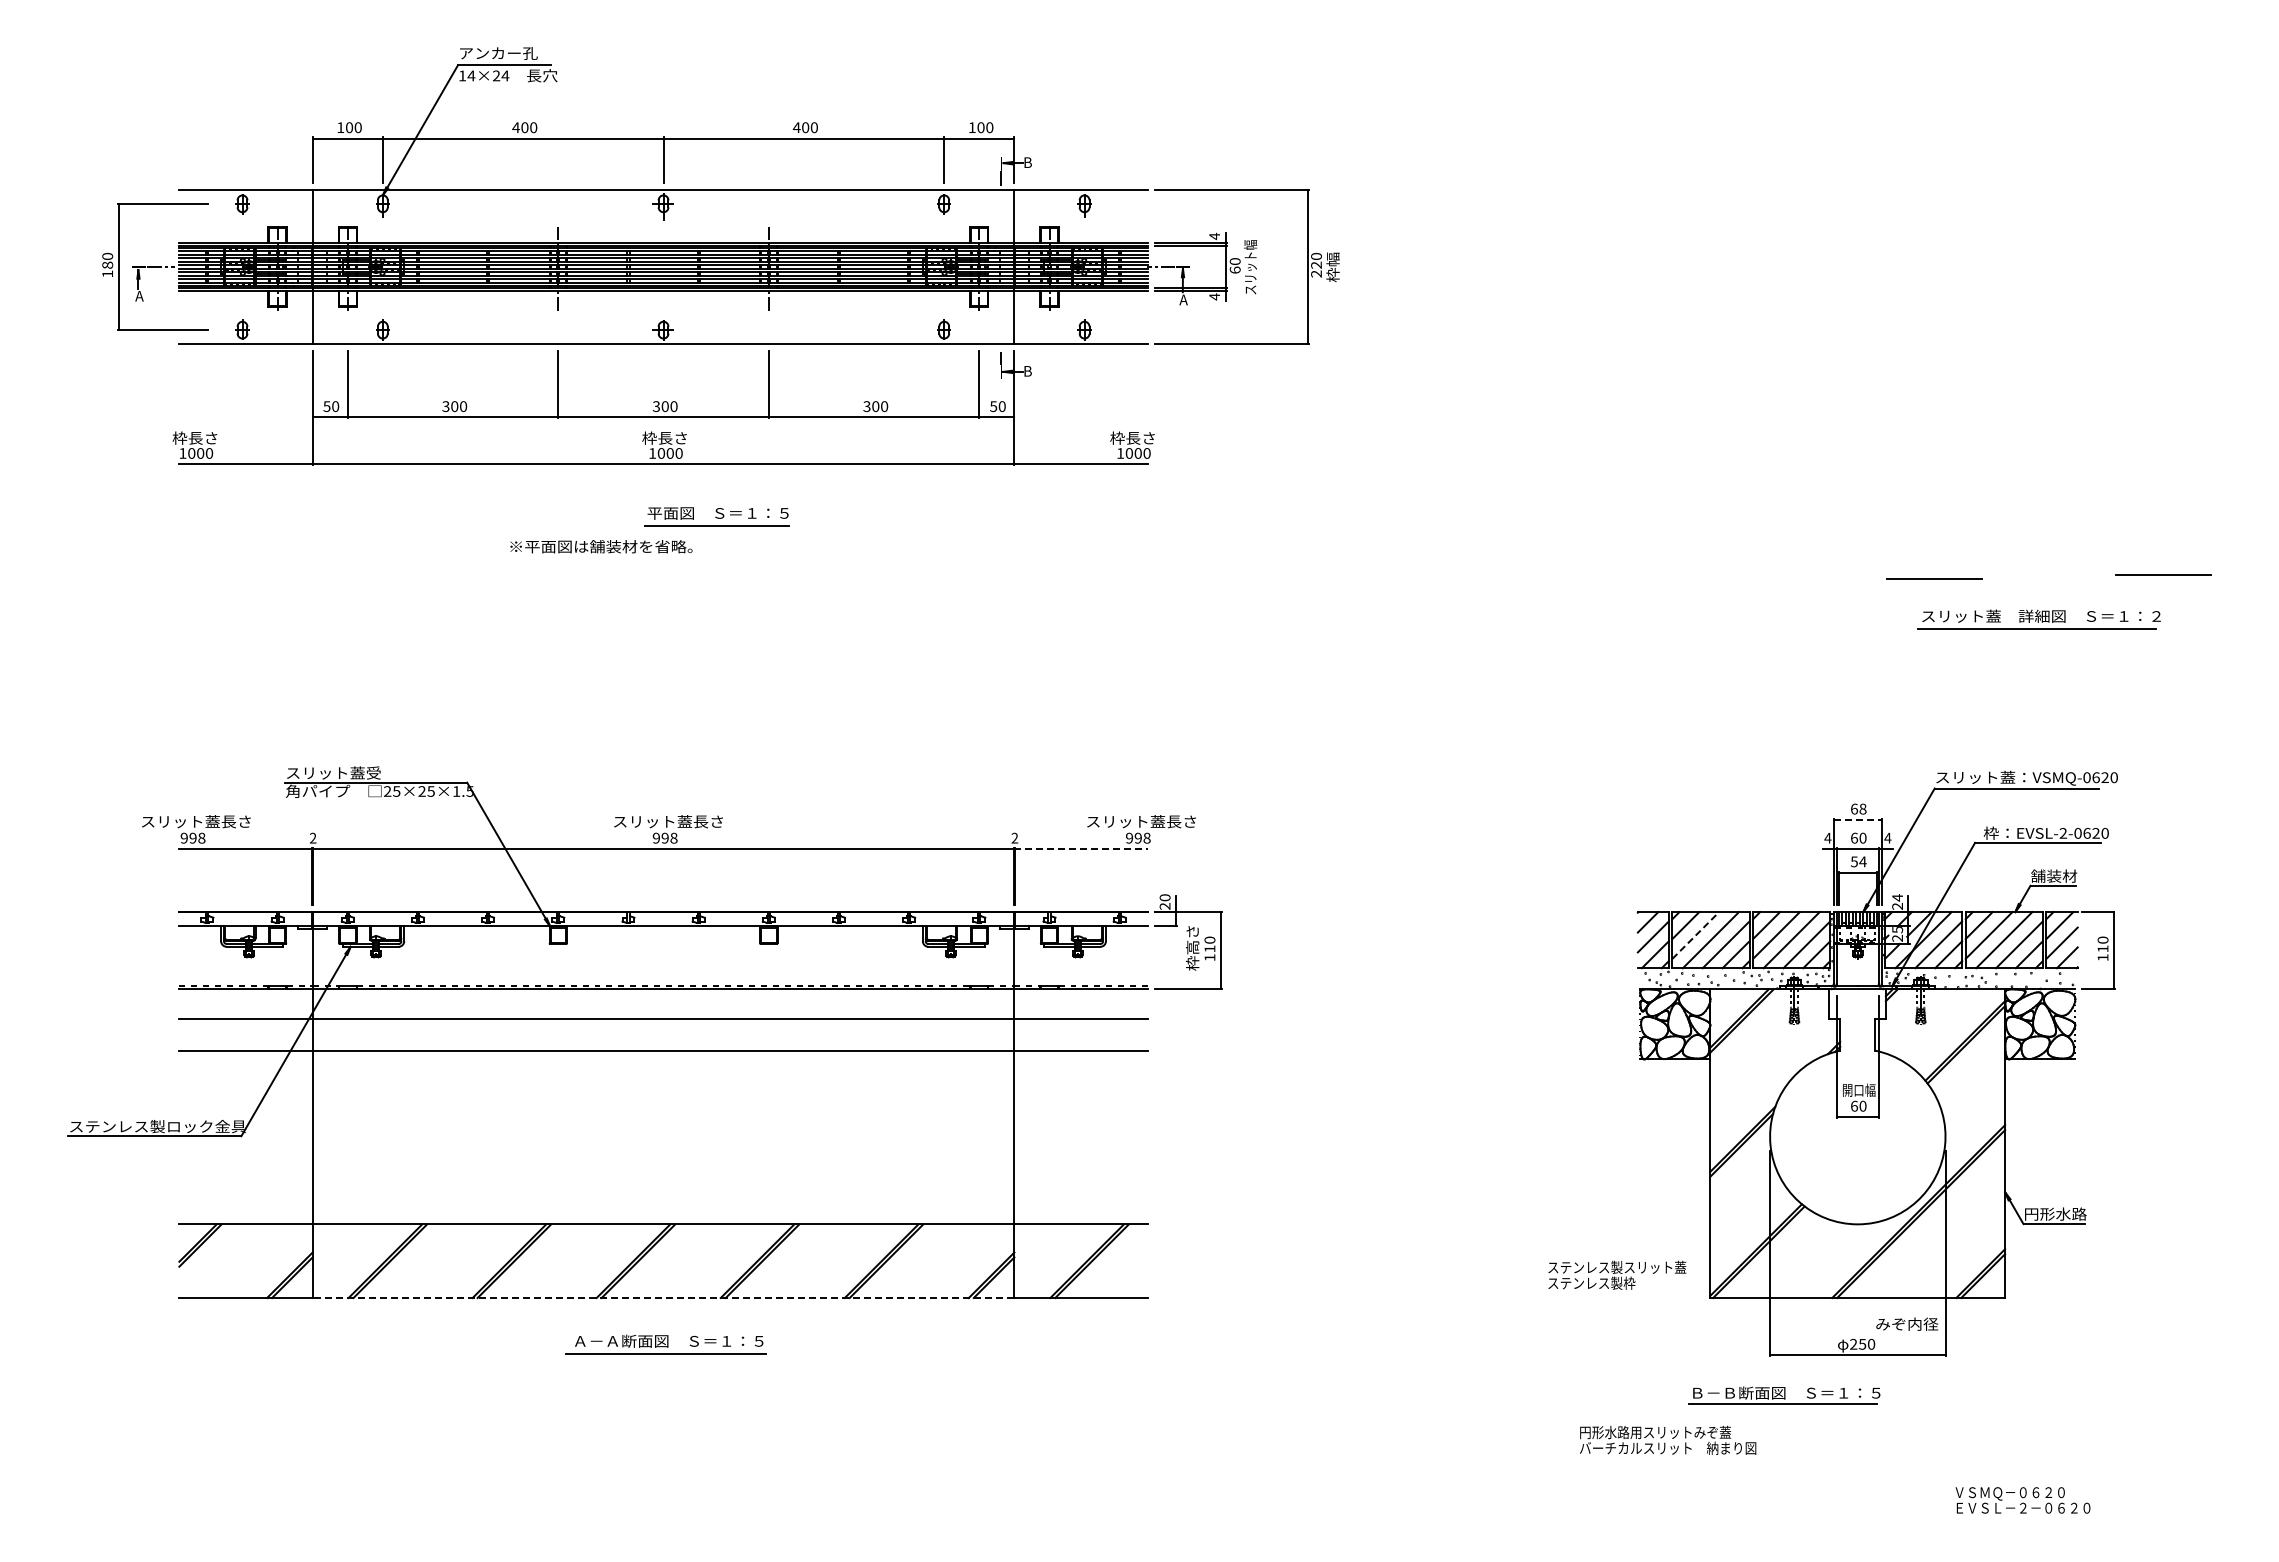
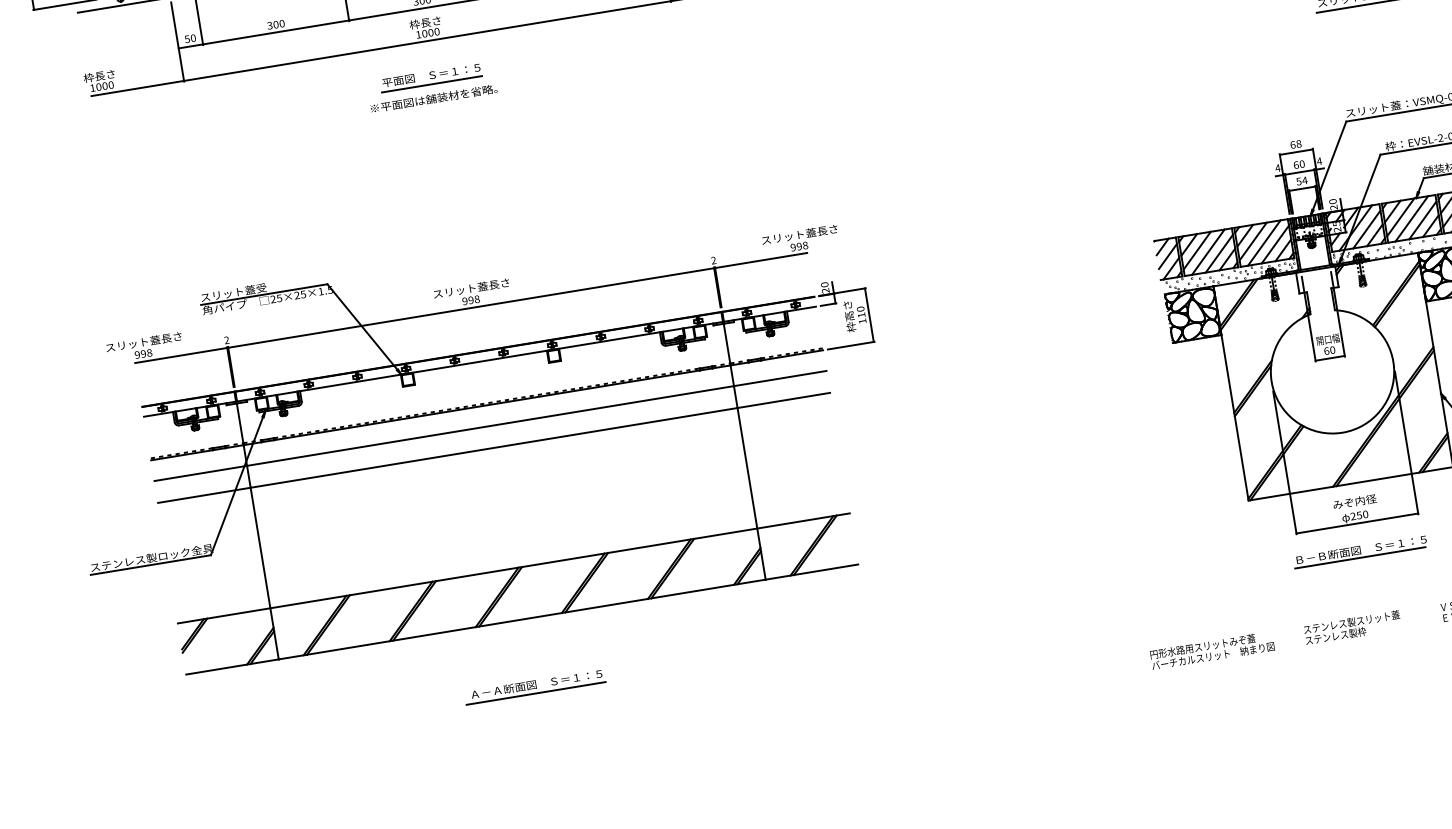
part: (716, 516) -> (430, 77), moved
text: (601, 546) -> (434, 98), moved
line: (1857, 819) -> (1296, 151), dashed -> solid
line: (1081, 849) -> (761, 260), dashed -> solid
text: (1897, 897) -> (1332, 201), 24 -> 20
line: (1696, 935) -> (1197, 250), dashed -> solid
text: (1617, 1274) -> (1352, 627), moved
line: (663, 1298) -> (522, 619), dashed -> solid
text: (1907, 1323) -> (1354, 501), moved
part: (665, 1344) -> (534, 686), moved
part: (1784, 1395) -> (1360, 551), moved
text: (1668, 1439) -> (1212, 650), moved

